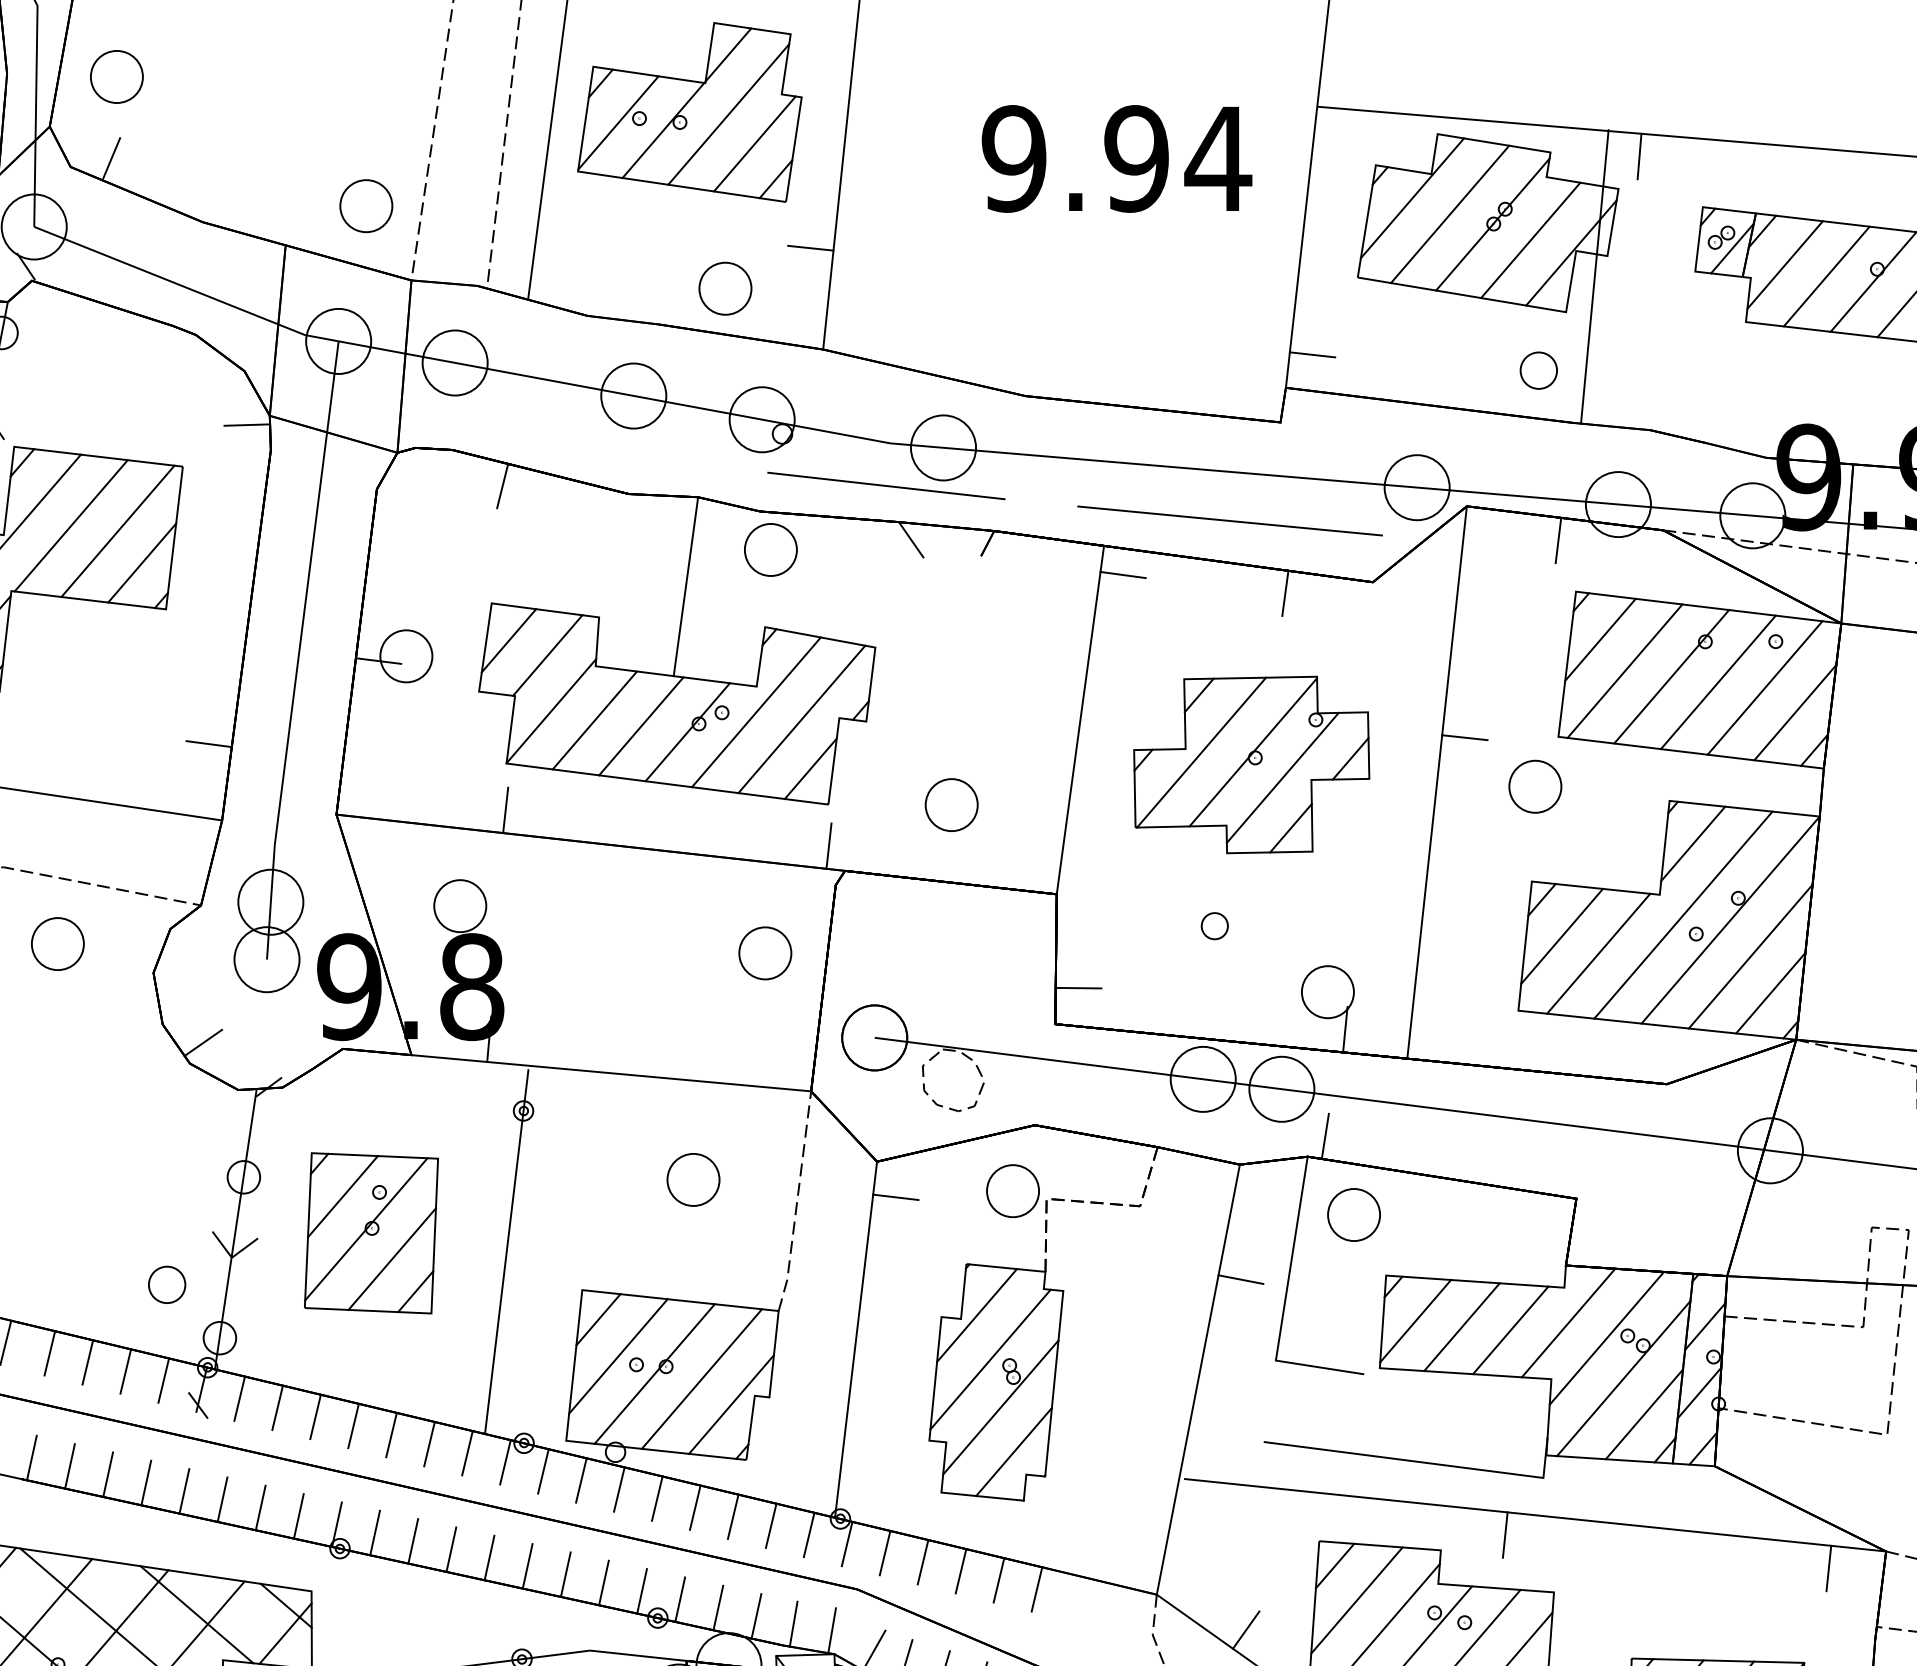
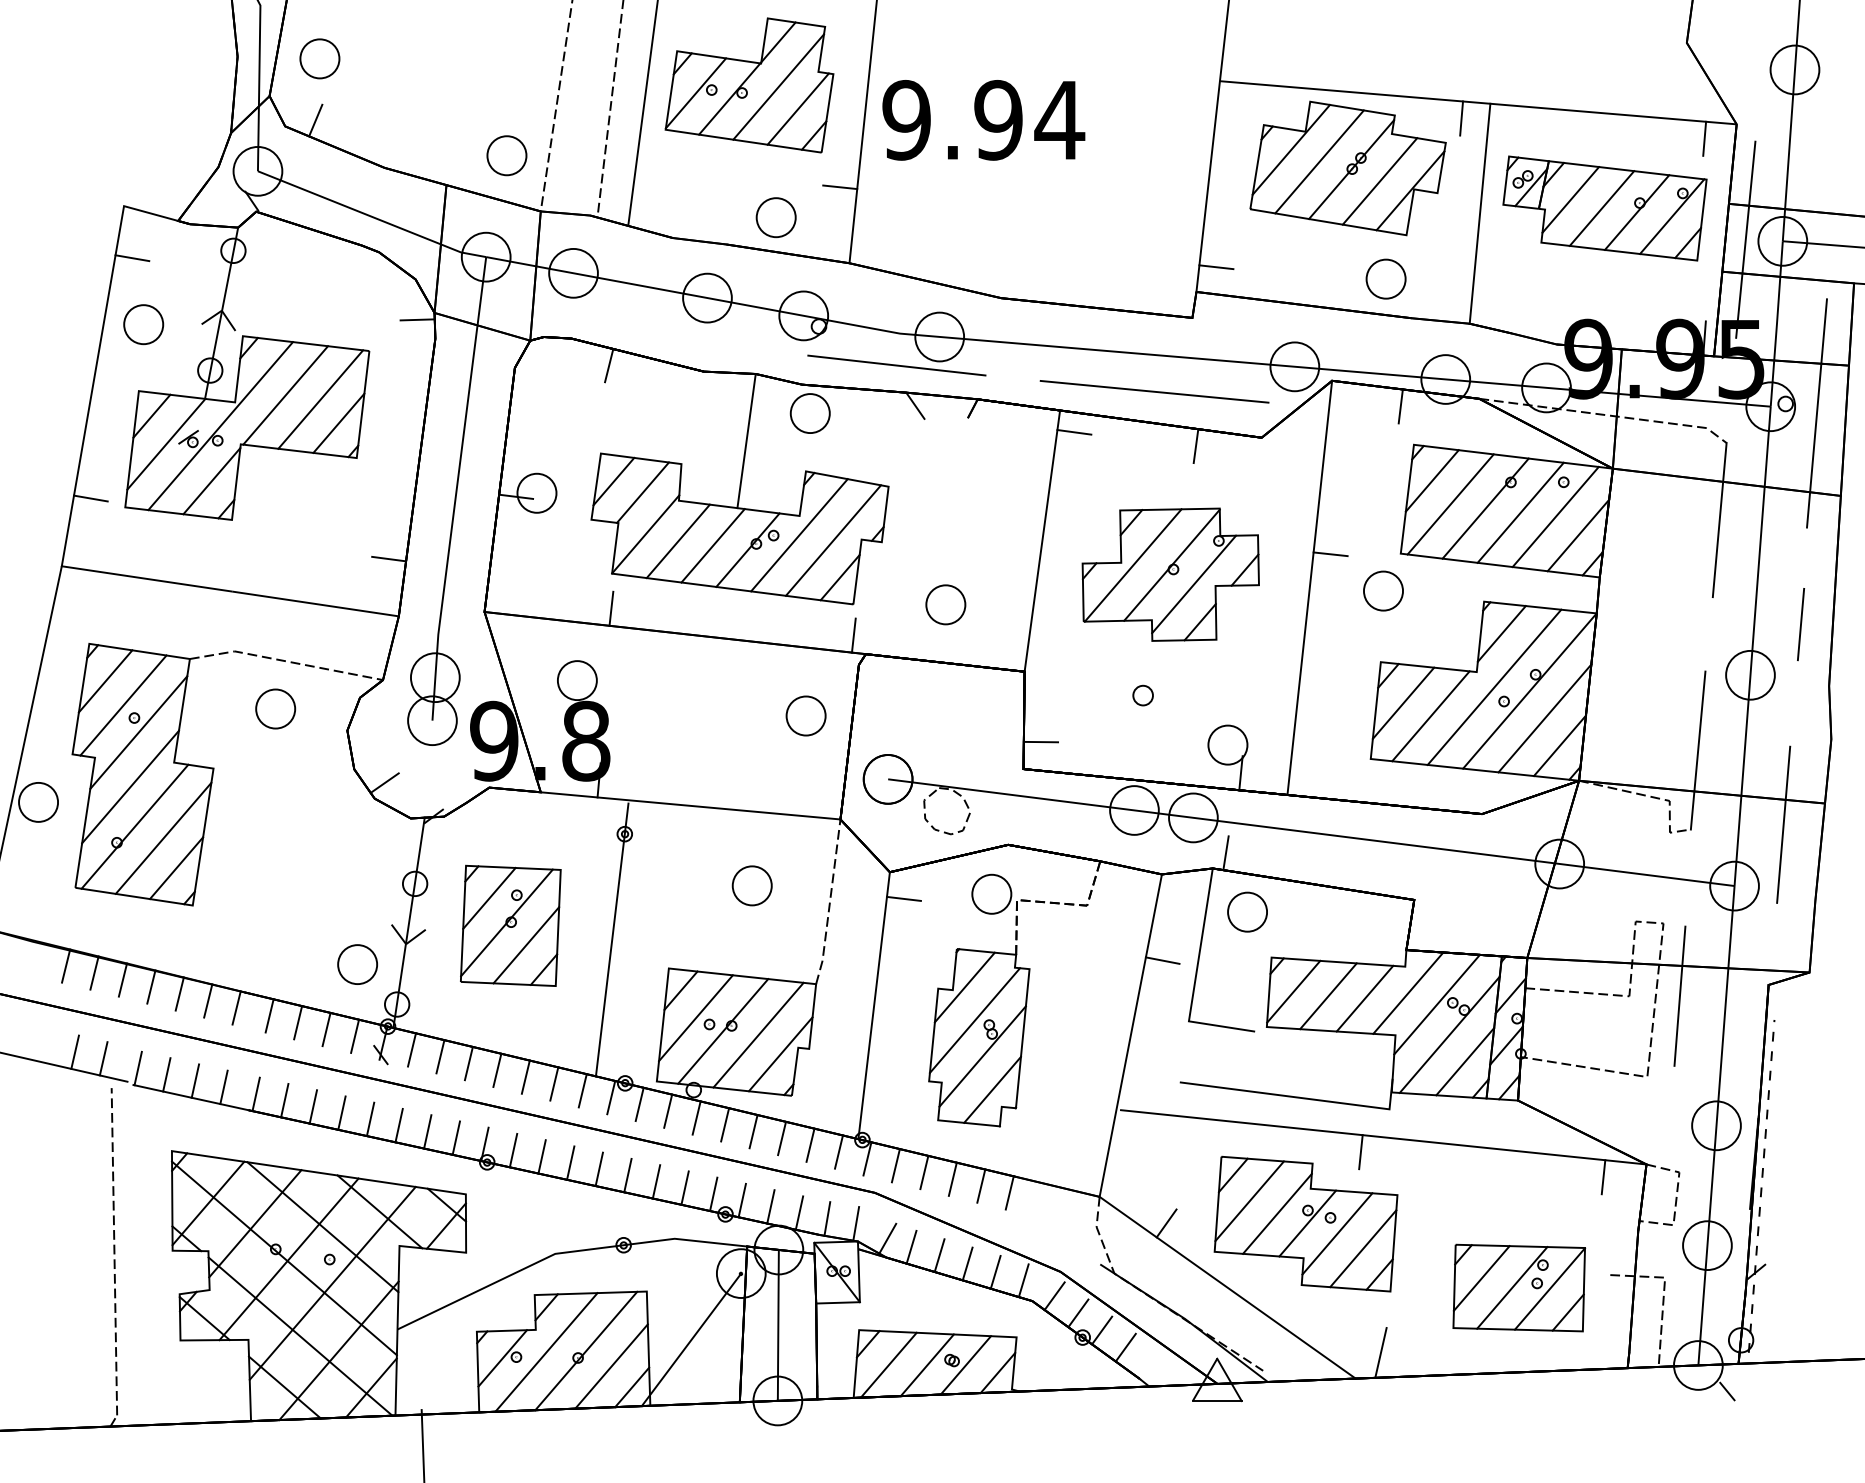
text: (1116, 159) -> (983, 120), moved
line: (1594, 276) -> (1479, 213), moved
part: (1538, 369) -> (1385, 278), size x1.43
part: (167, 1284) -> (357, 964), size x1.43

